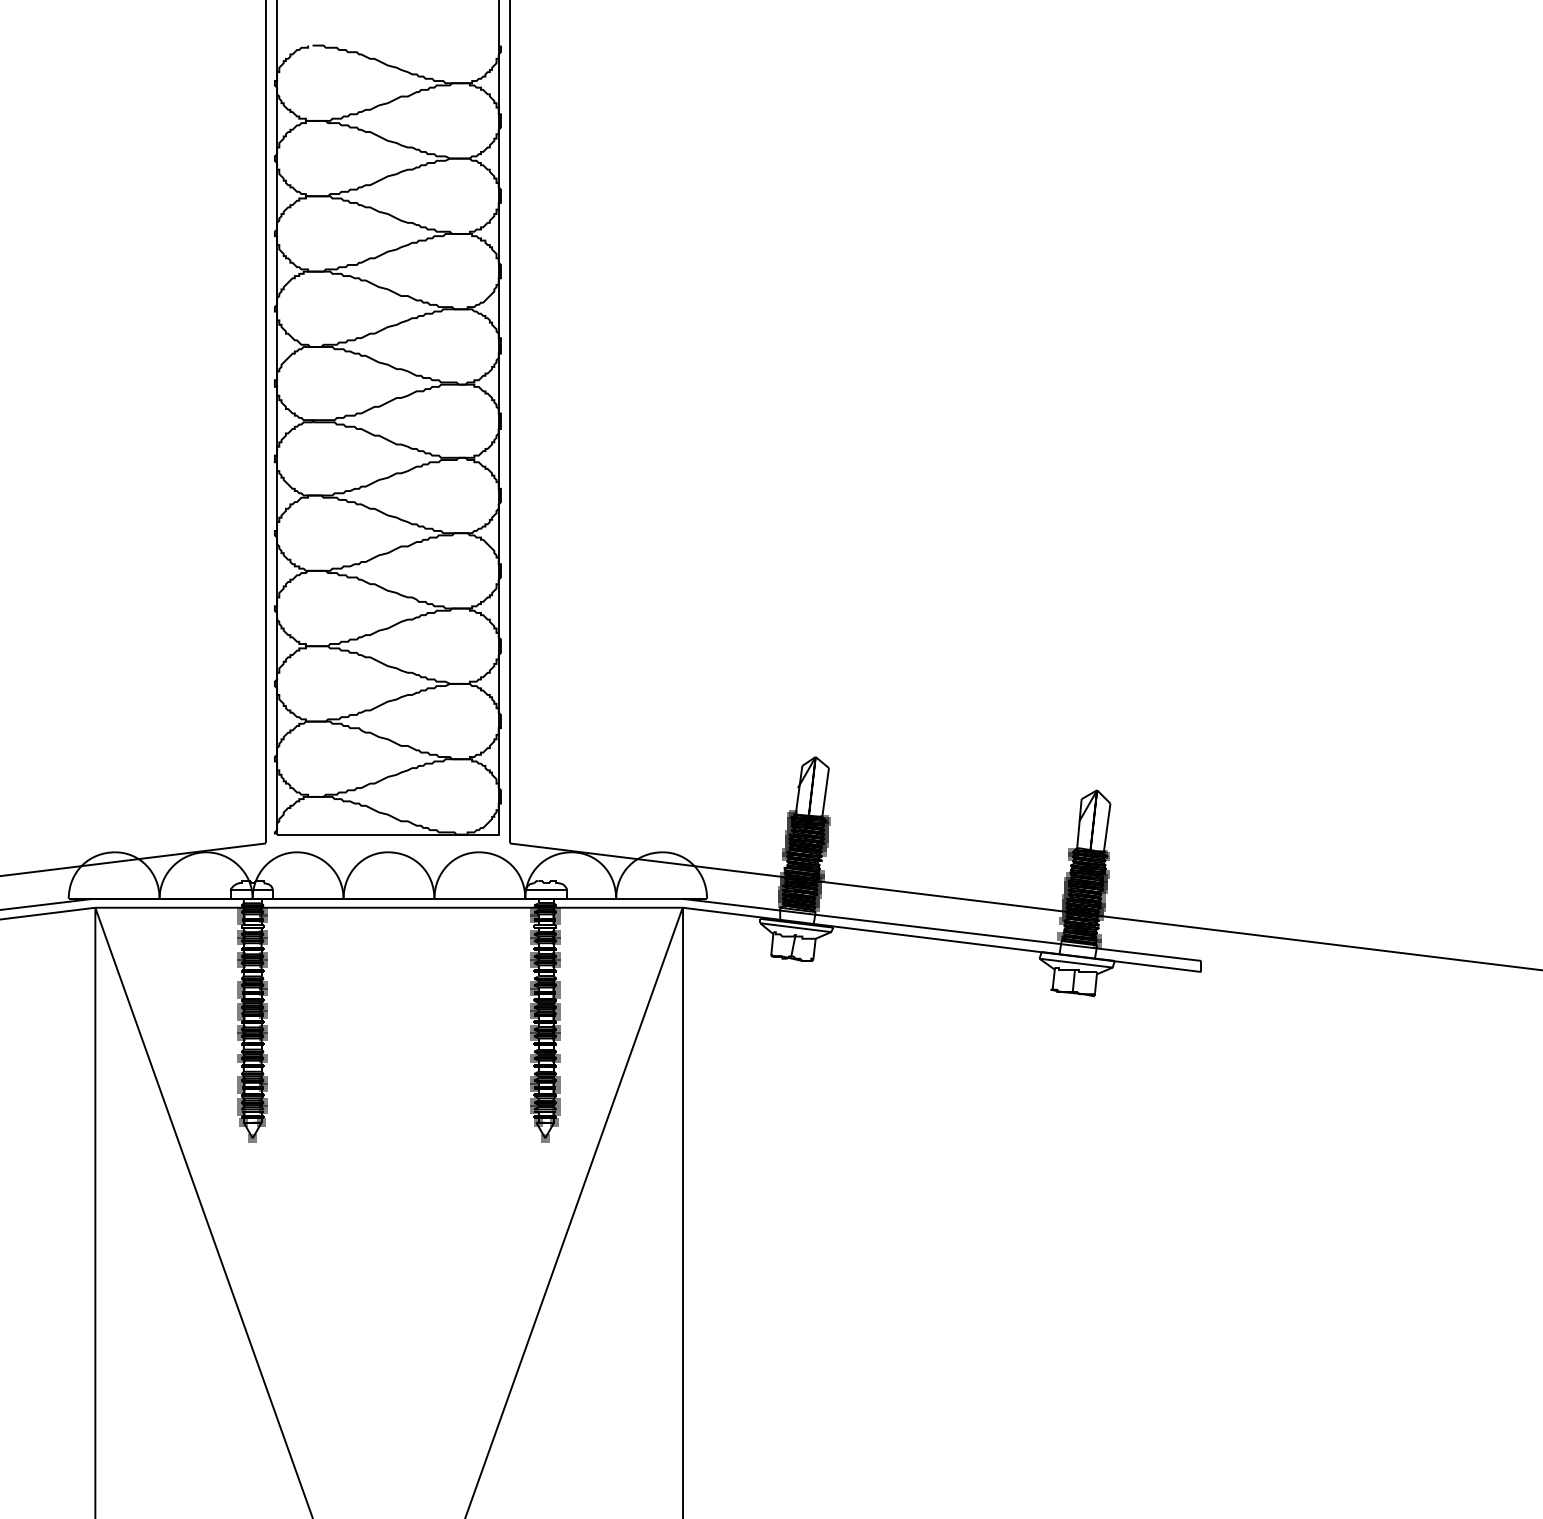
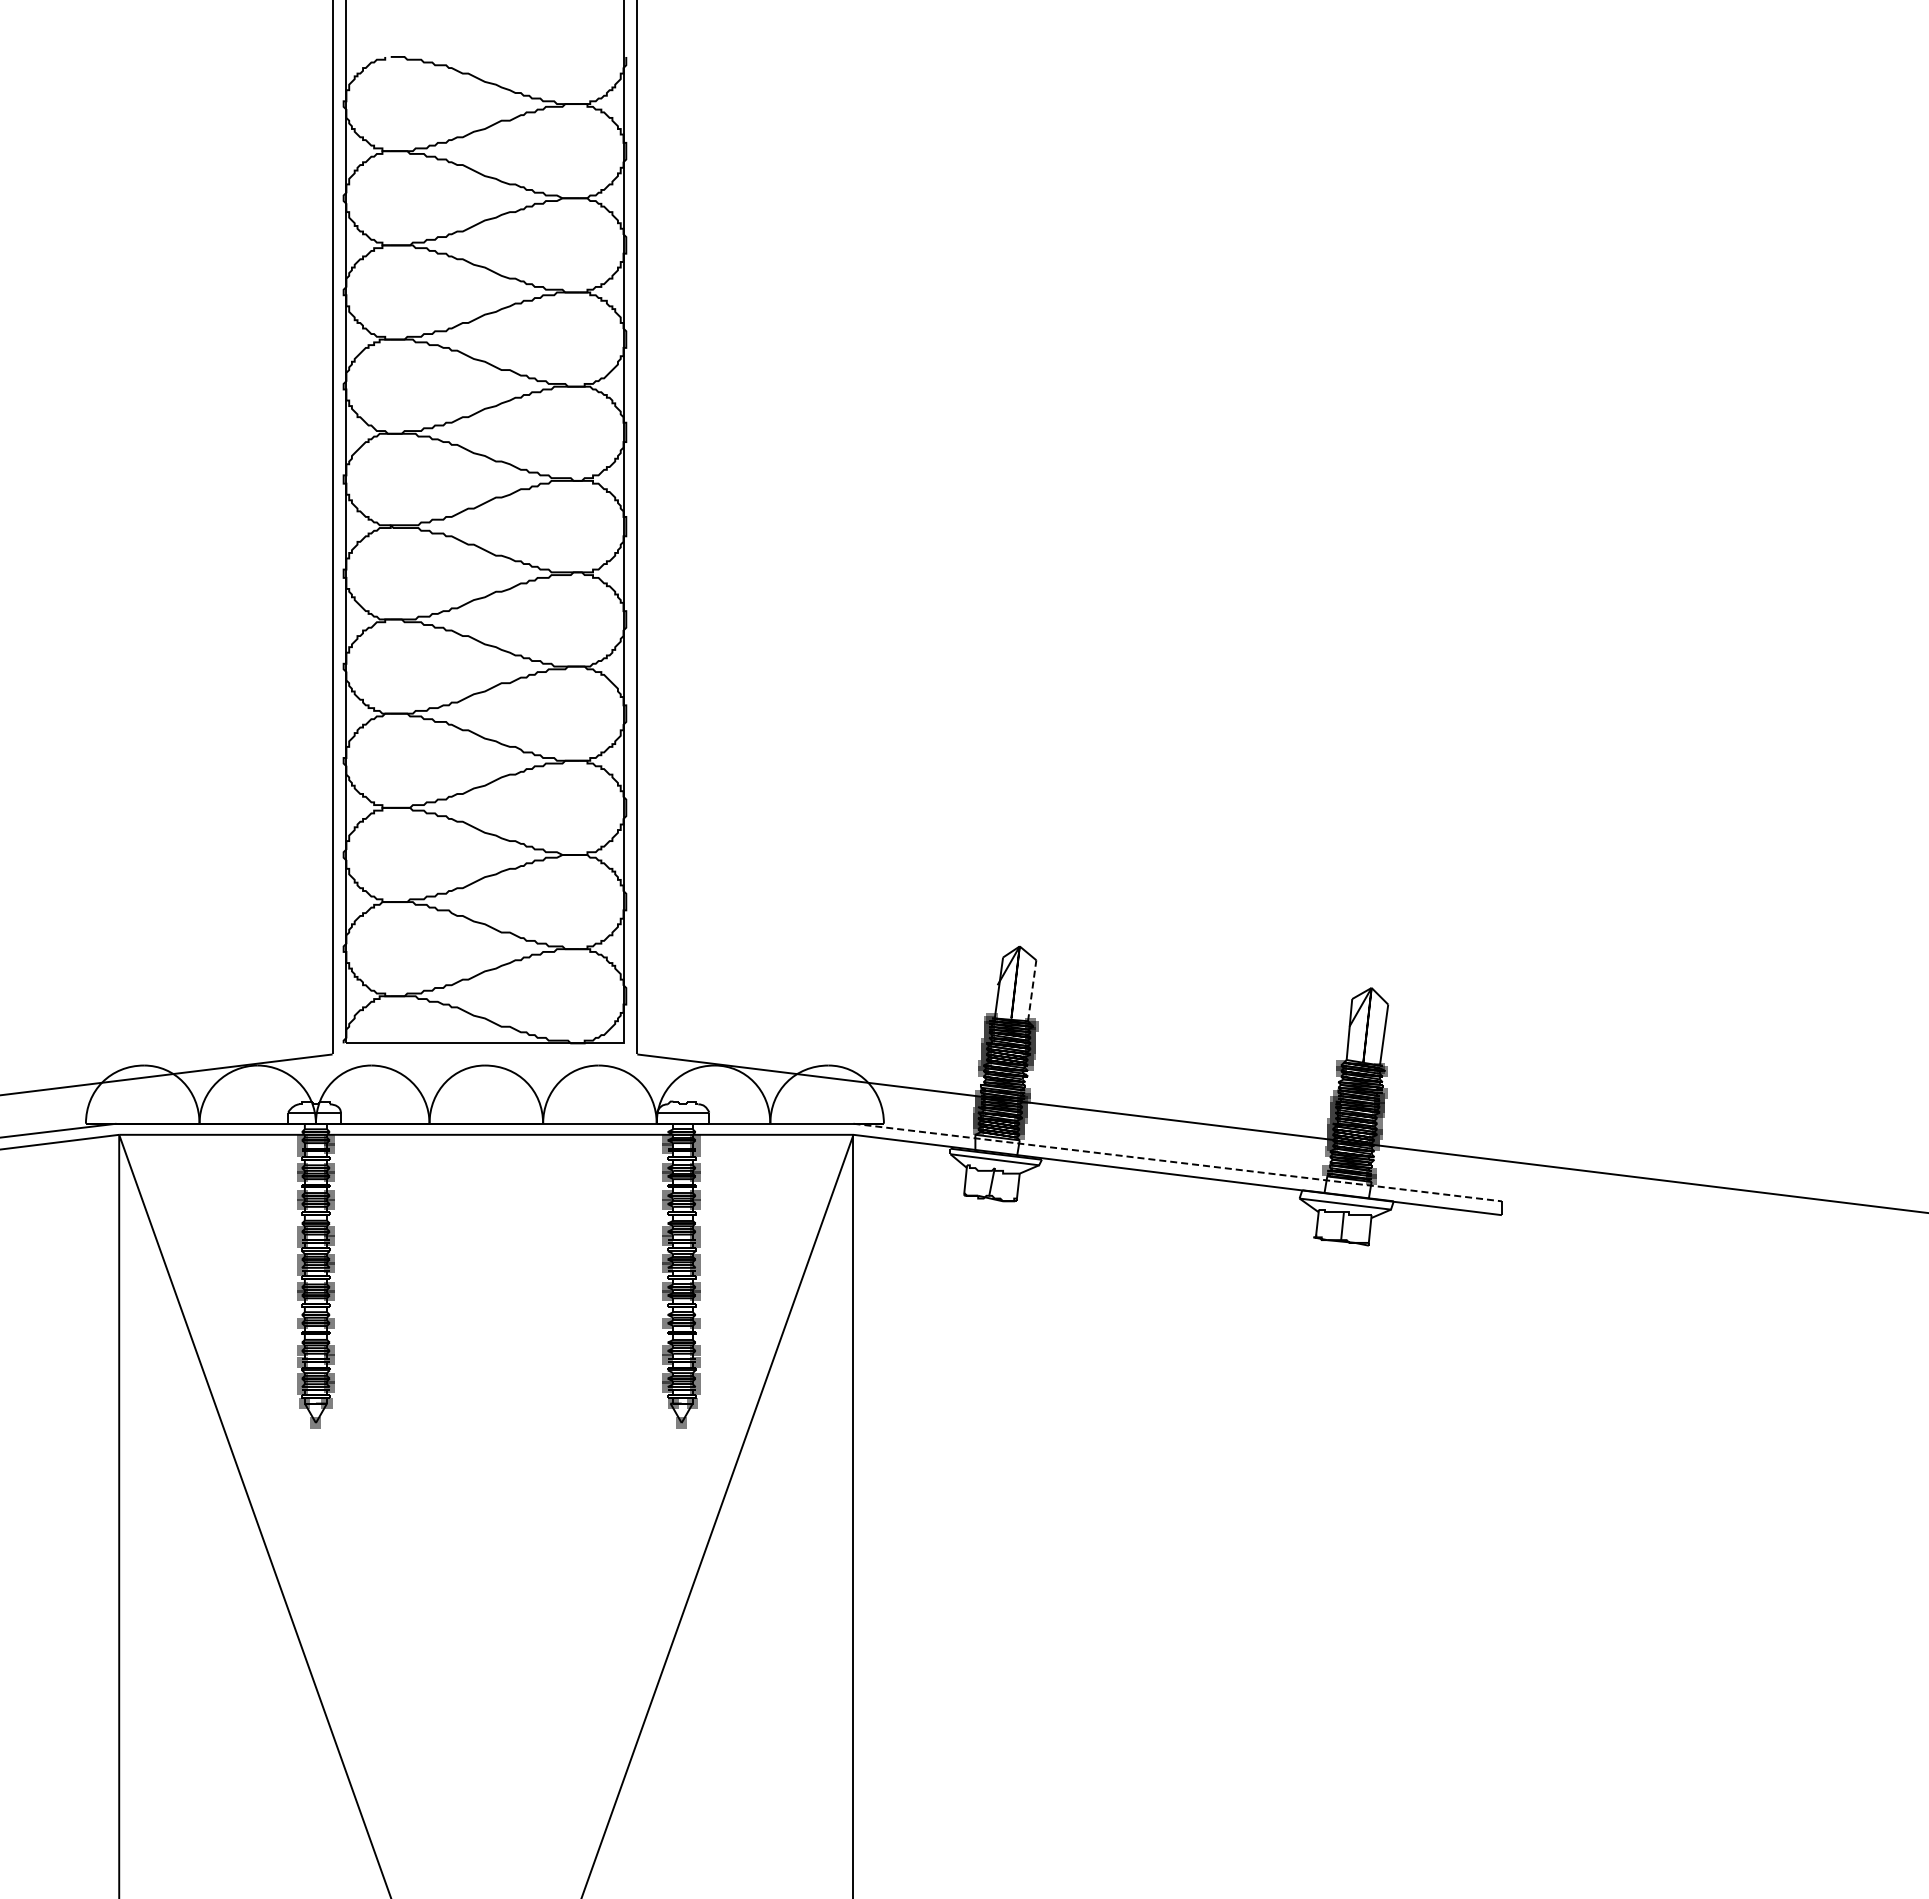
line: (825, 792) -> (1032, 990), solid -> dashed
line: (941, 929) -> (1177, 1162), solid -> dashed

